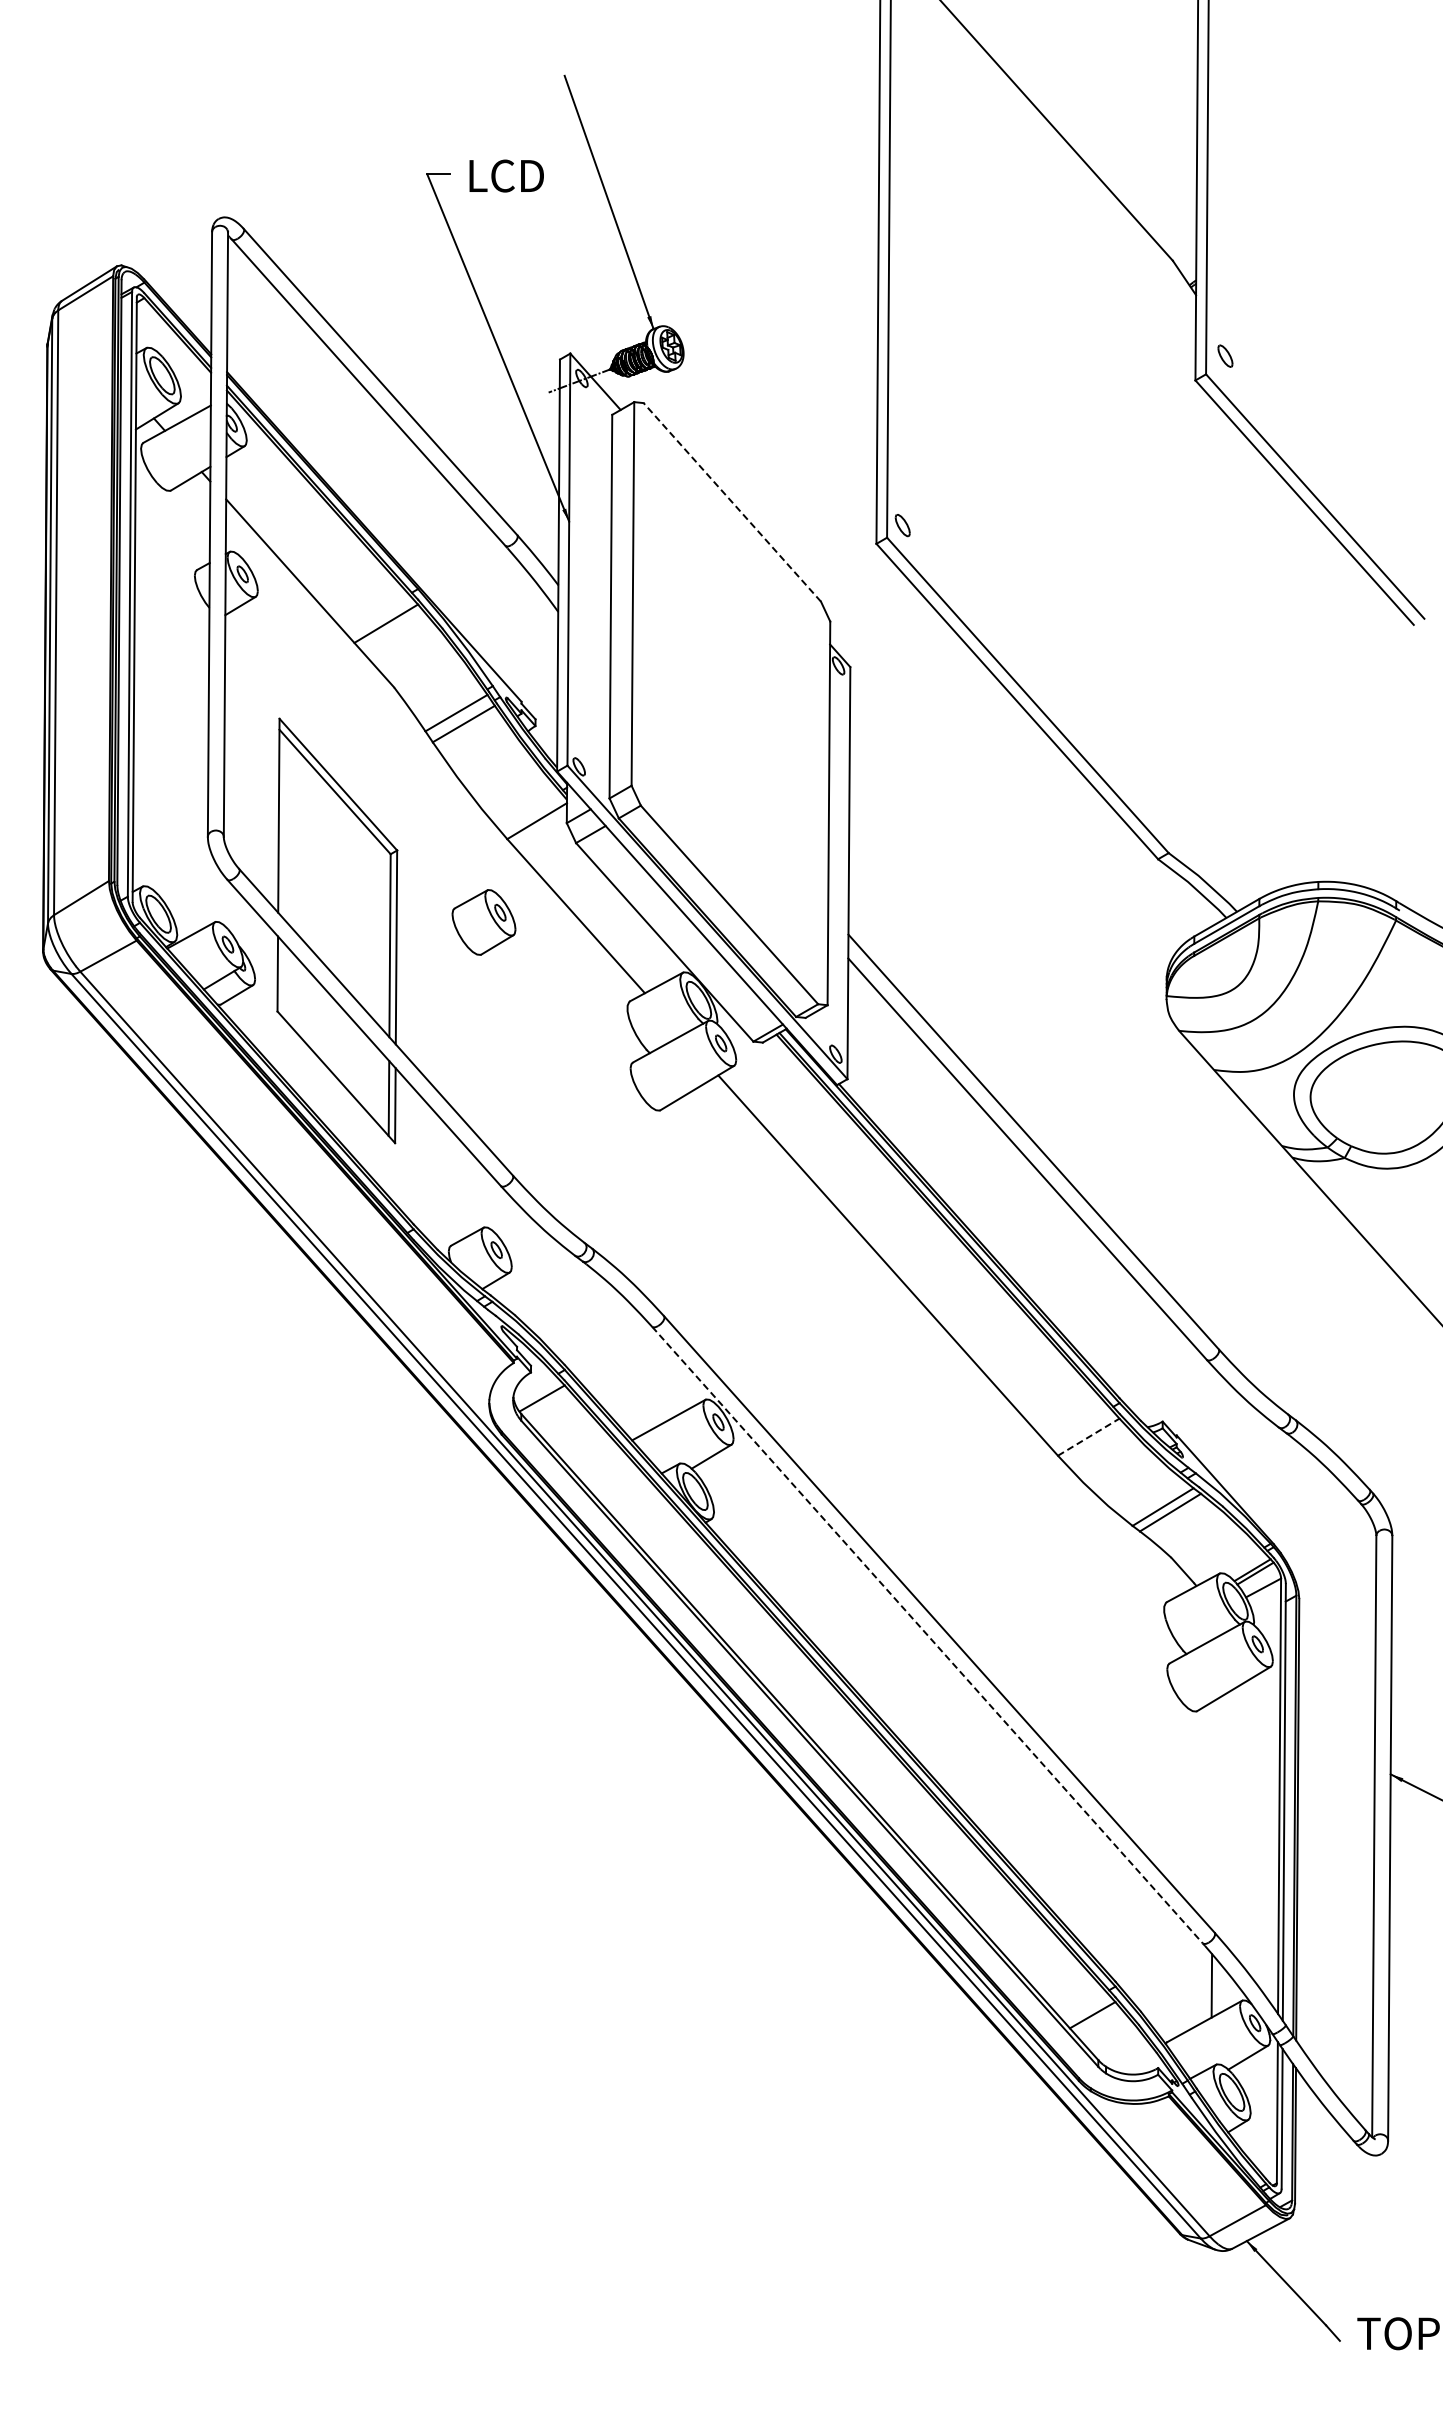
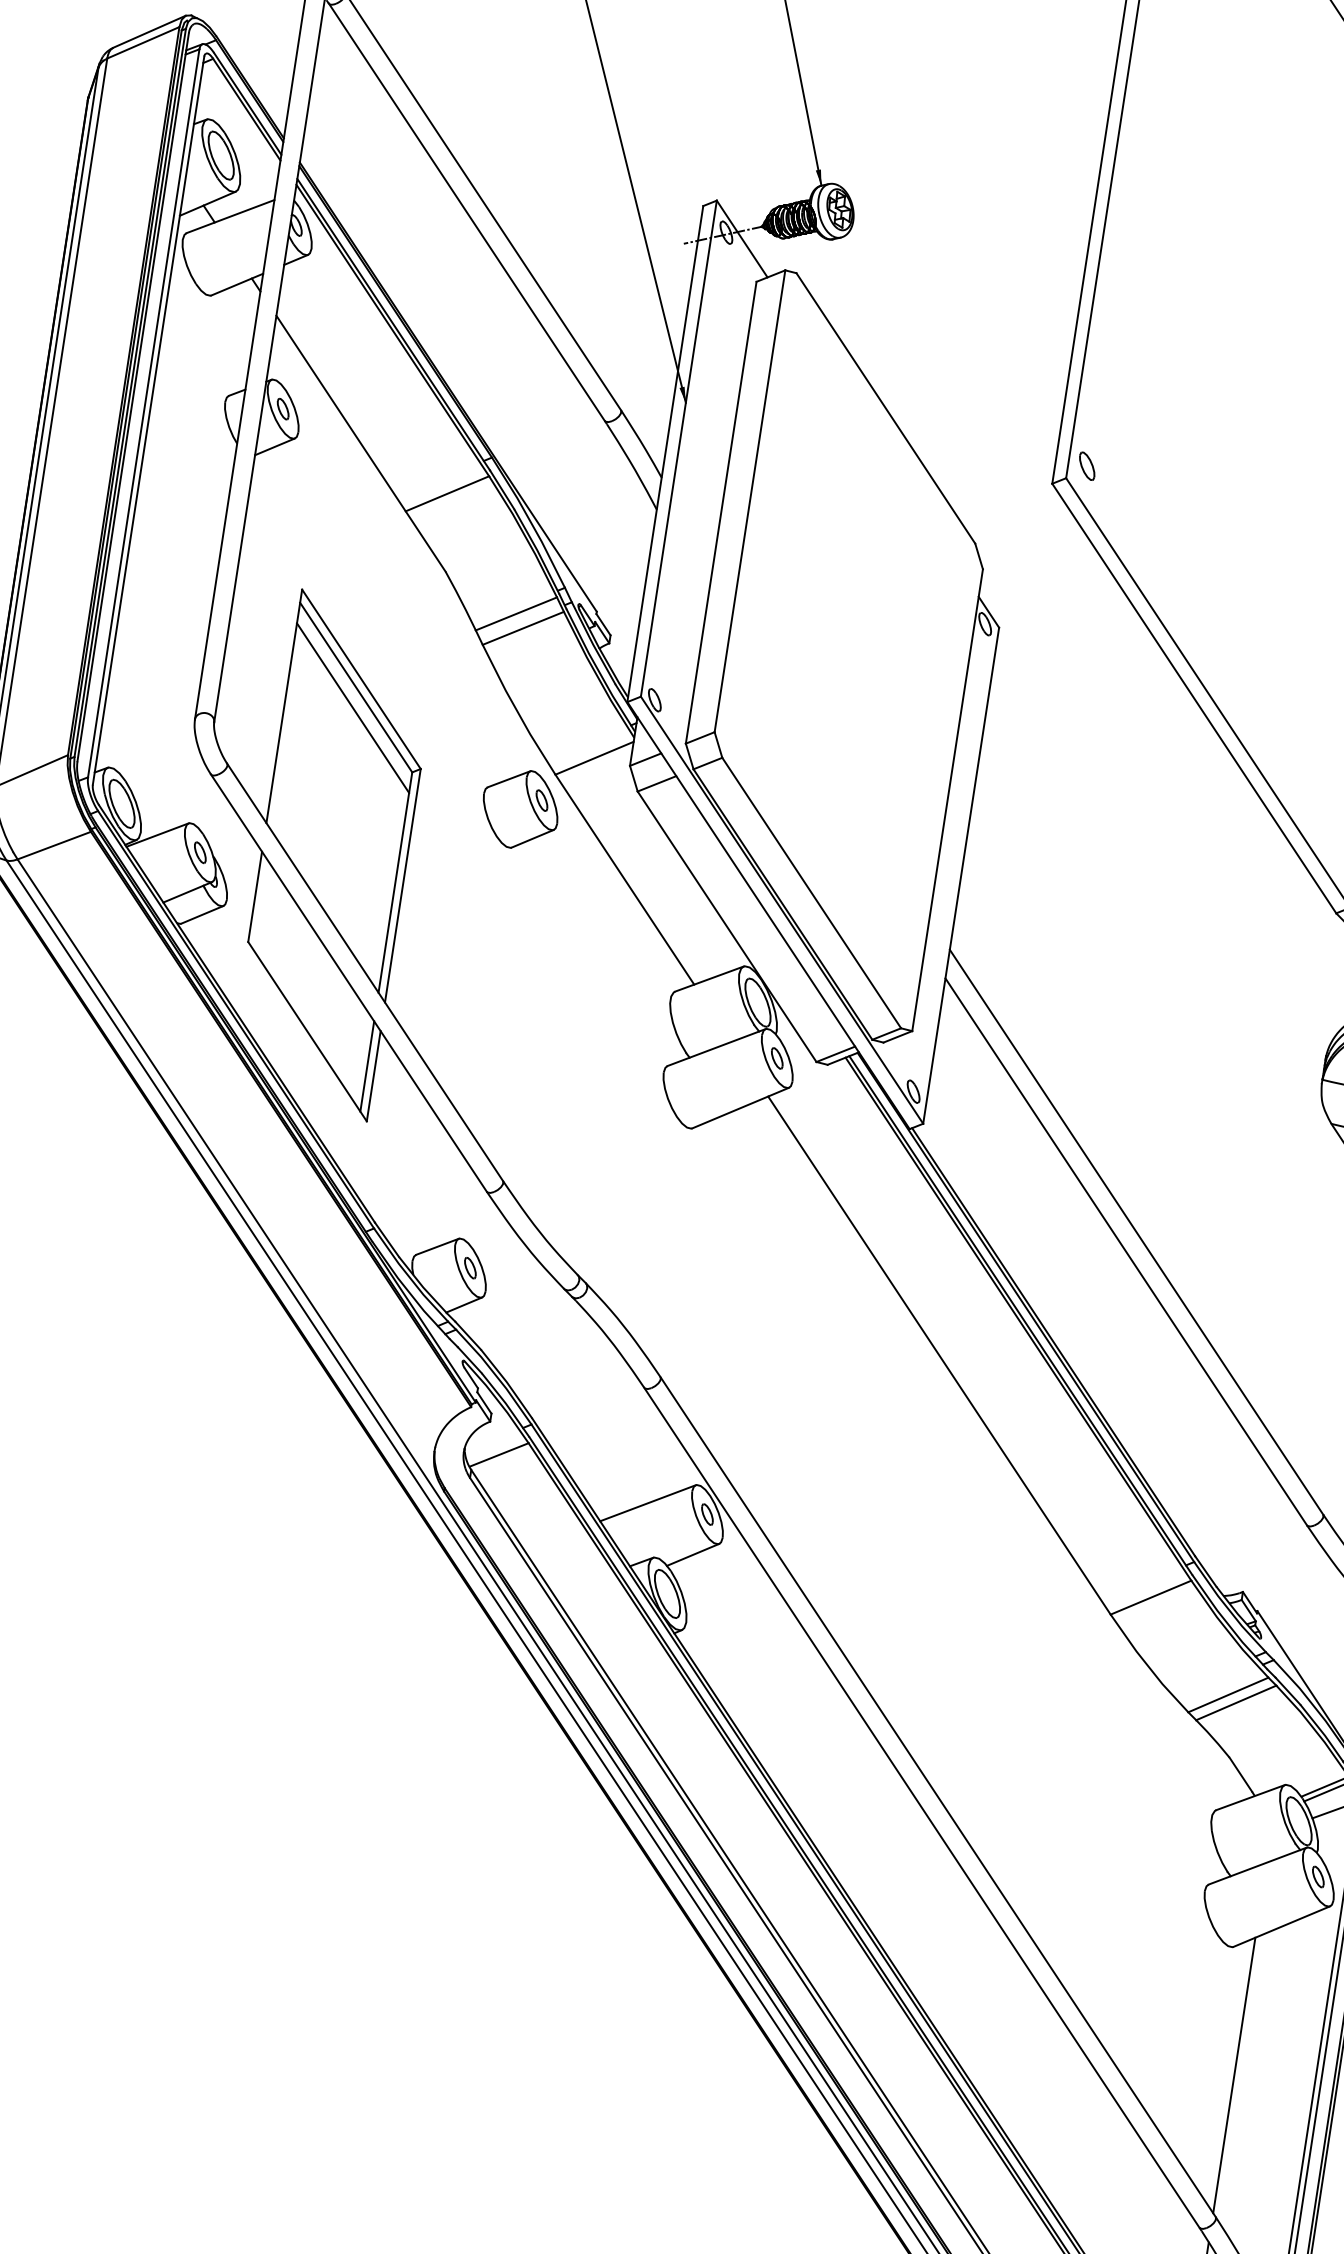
line: (732, 502) -> (886, 408), dashed -> solid
line: (334, 808) -> (352, 707), added
part: (483, 922) -> (519, 809), moved
line: (1088, 1437) -> (1150, 1597), dashed -> solid
line: (927, 1635) -> (921, 1808), dashed -> solid
line: (1212, 1815) -> (1233, 2075), added

